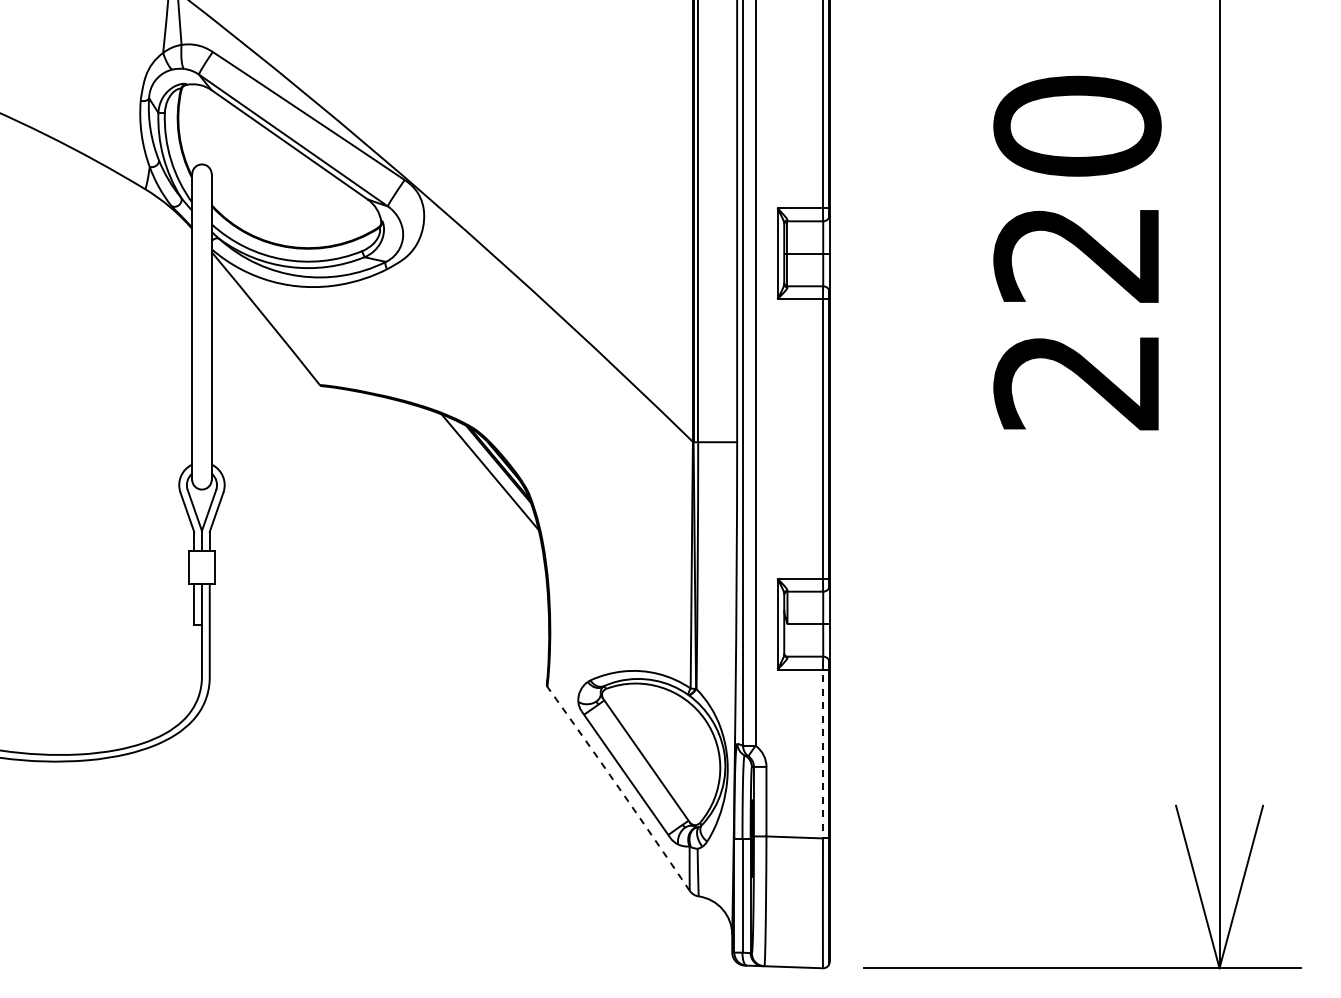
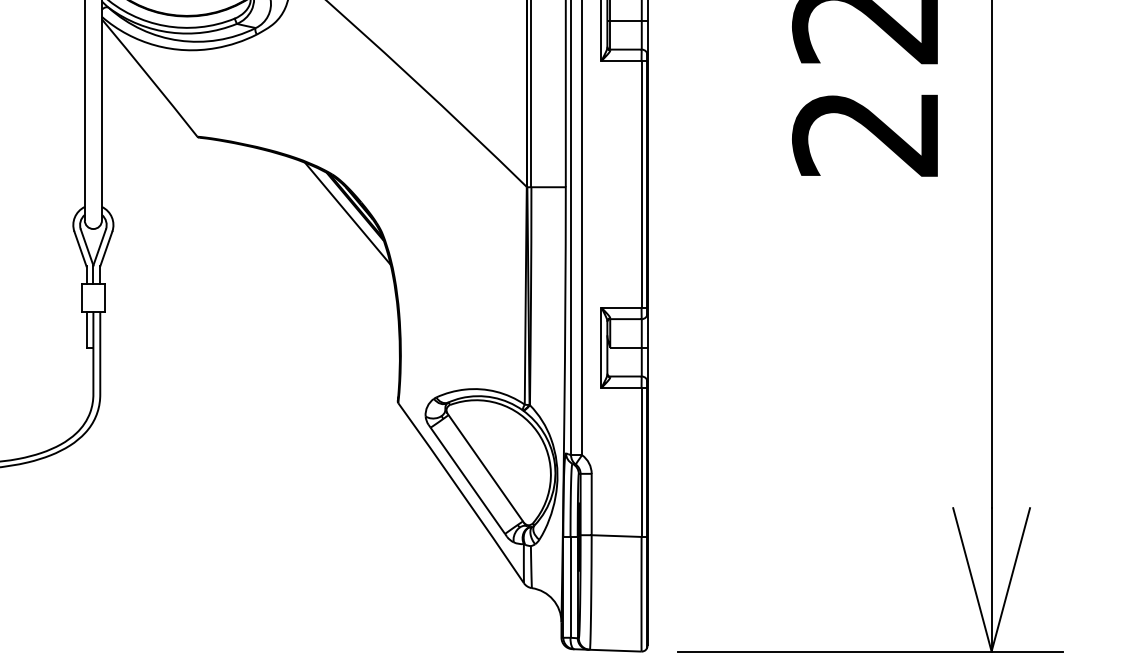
line: (823, 757) -> (642, 465), dashed -> solid
line: (619, 788) -> (461, 492), dashed -> solid

